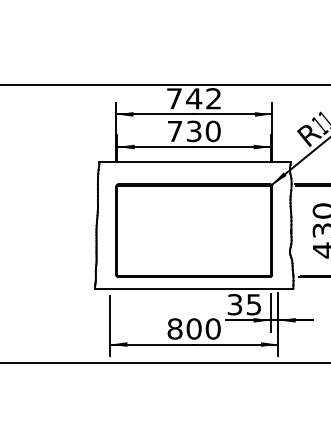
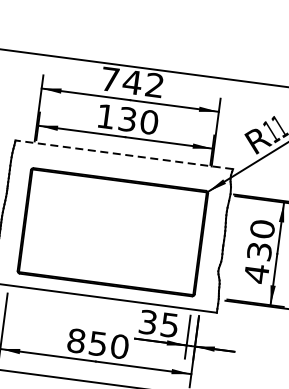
text: (175, 131) -> (106, 116), 730 -> 130
line: (195, 162) -> (124, 154), solid -> dashed
text: (193, 328) -> (97, 343), 800 -> 850

